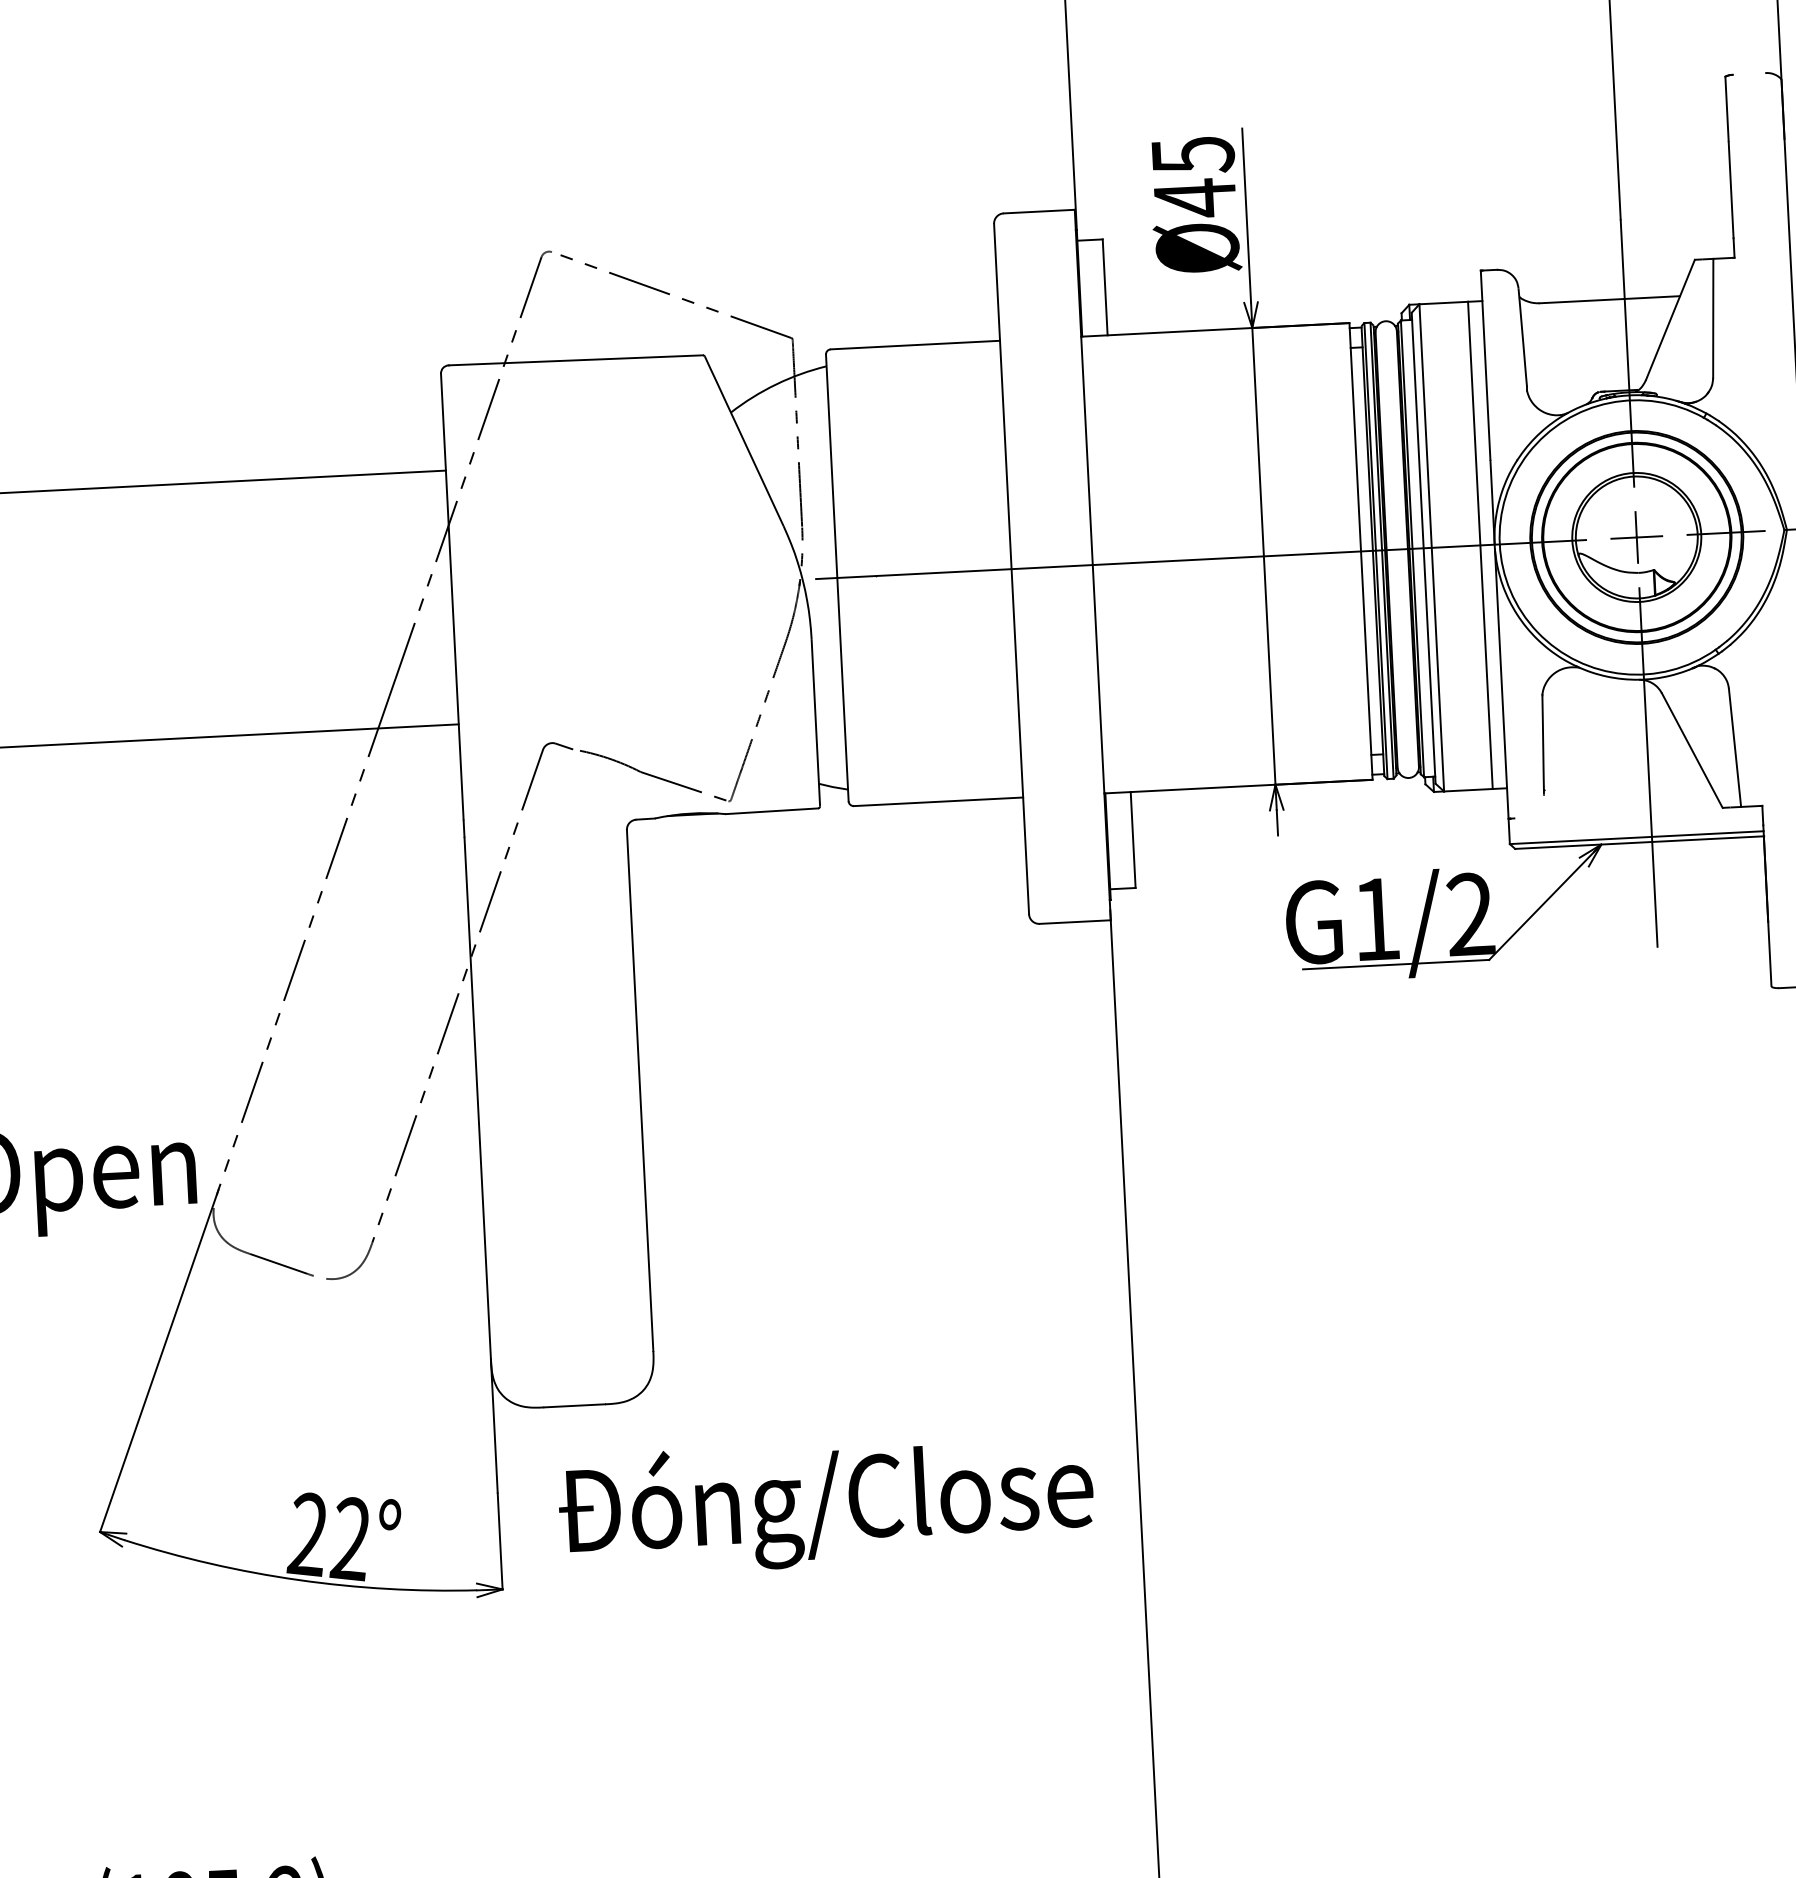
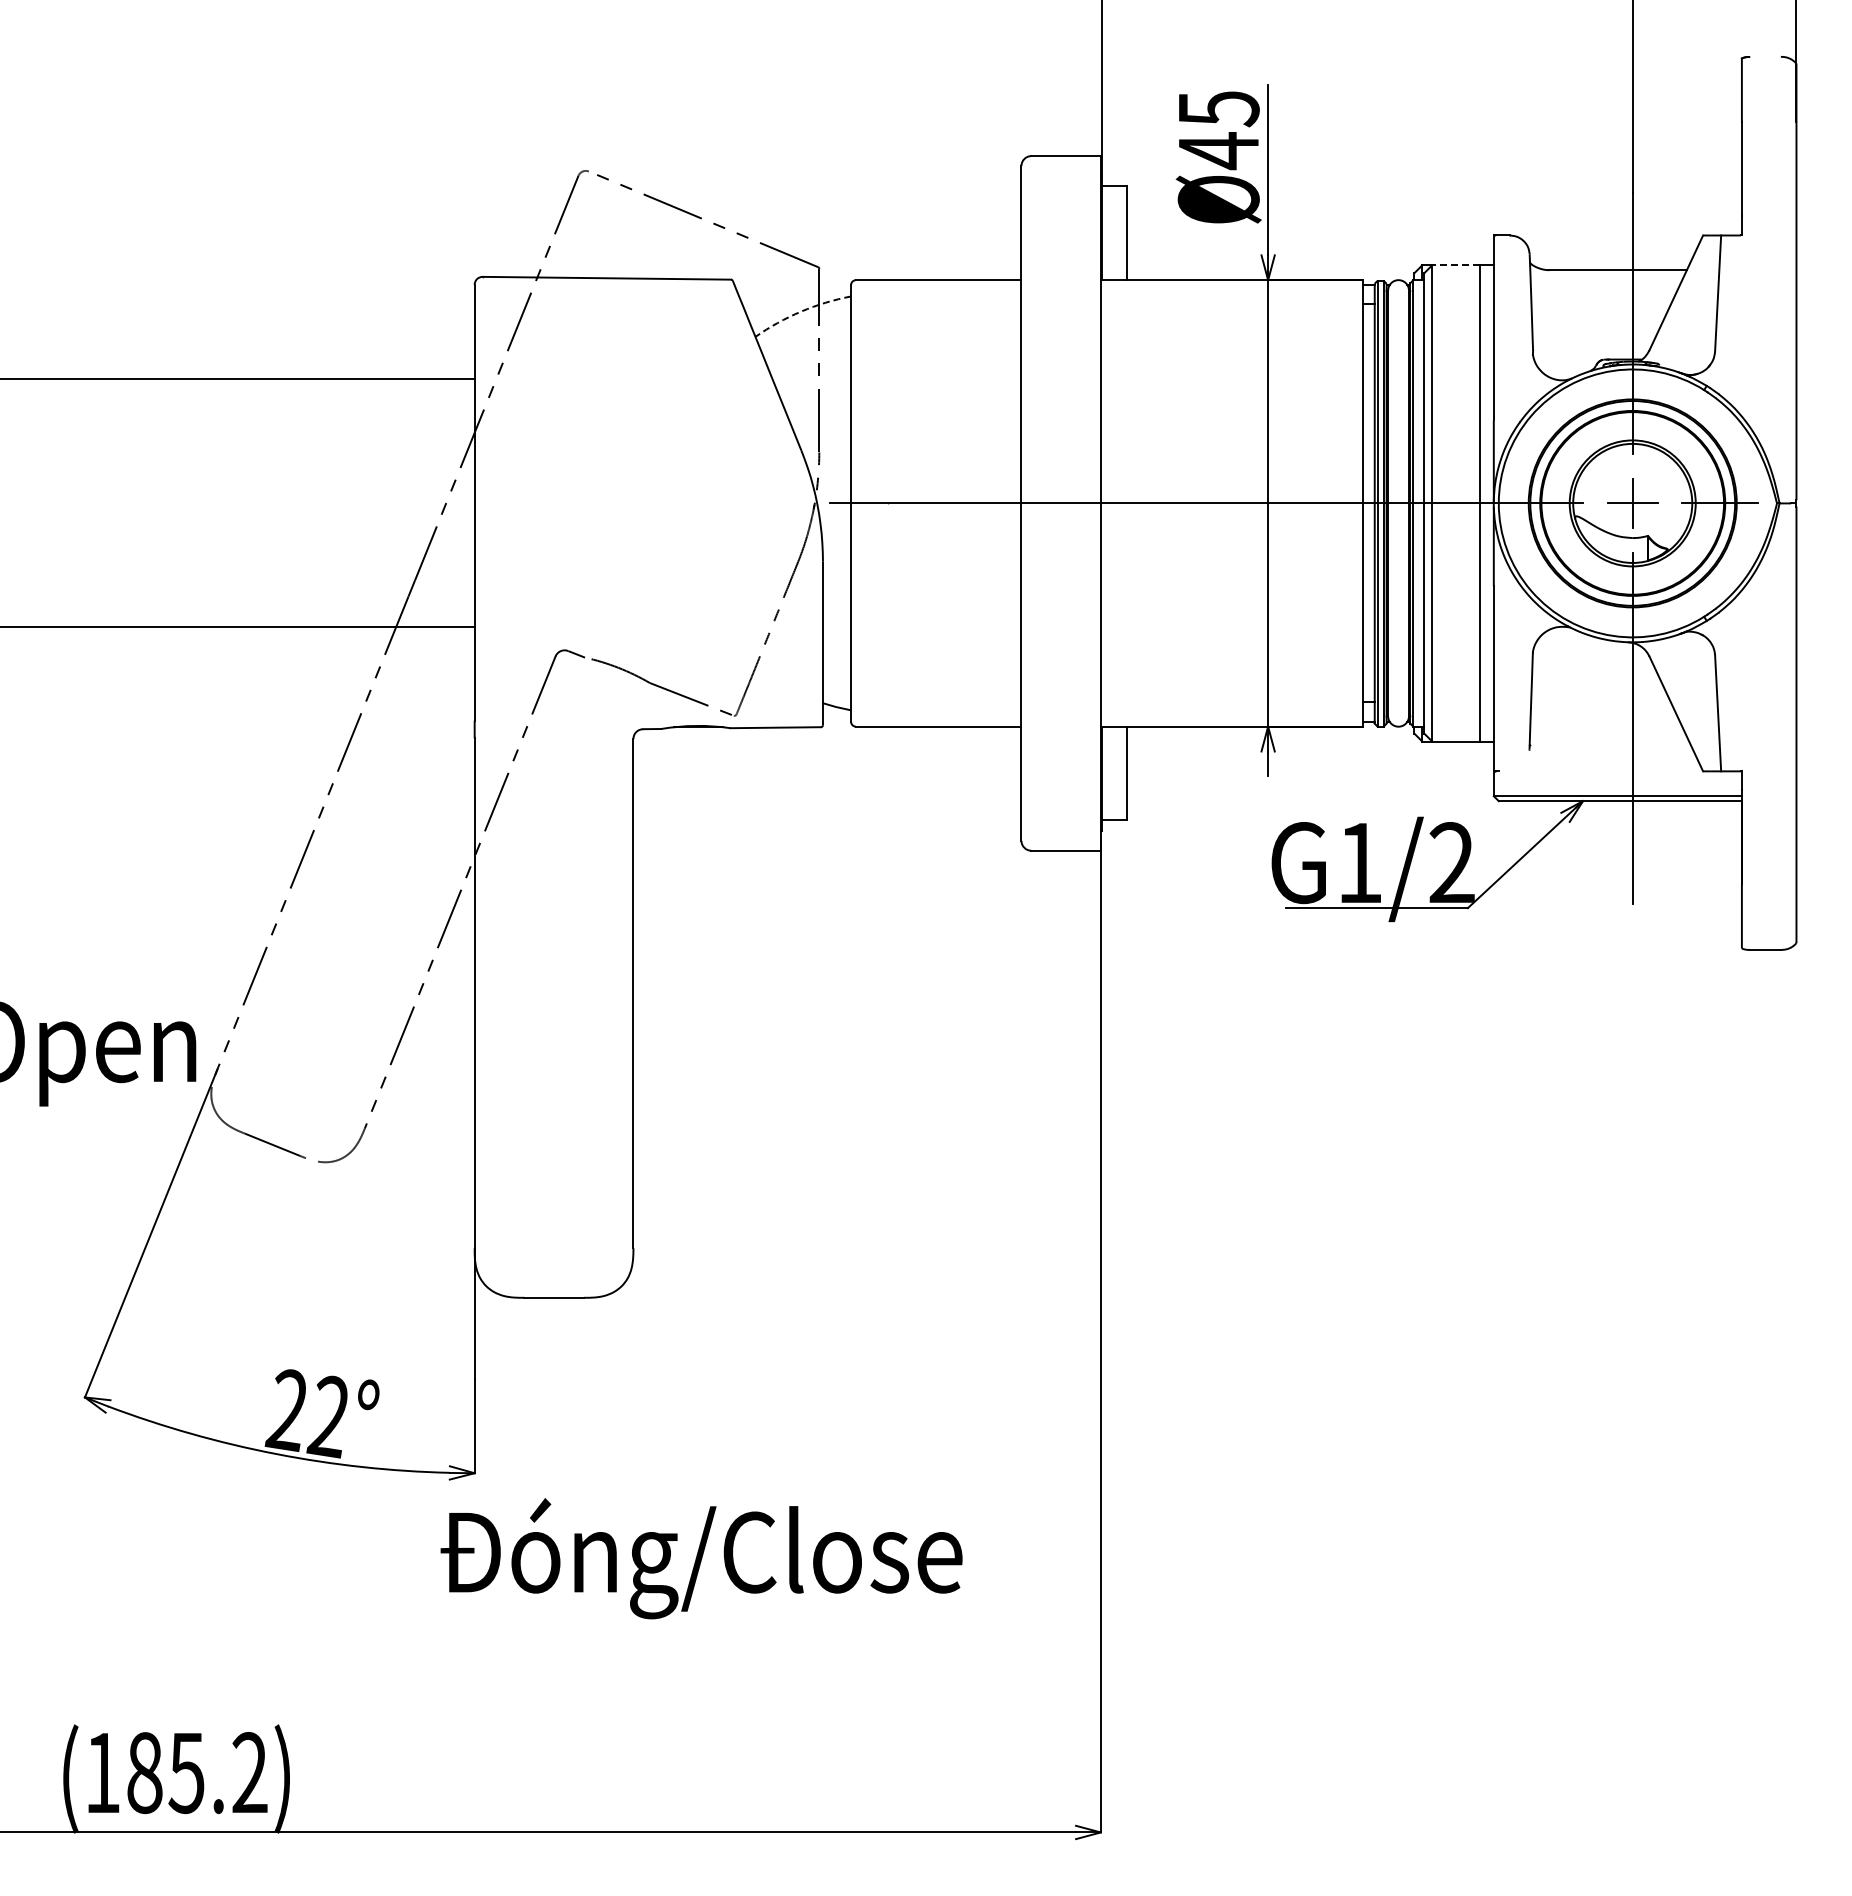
line: (1444, 303) -> (1456, 265), solid -> dashed
arc: (776, 384) -> (801, 311), solid -> dashed
text: (826, 1504) -> (701, 1558), moved

